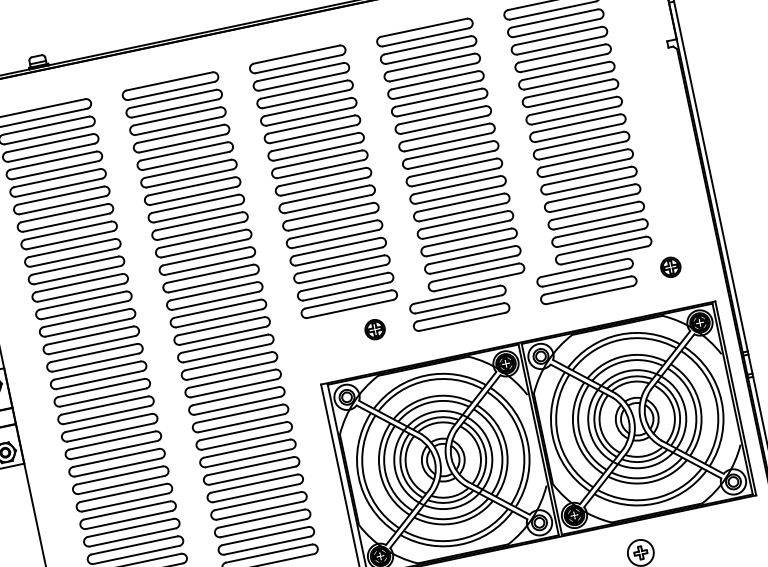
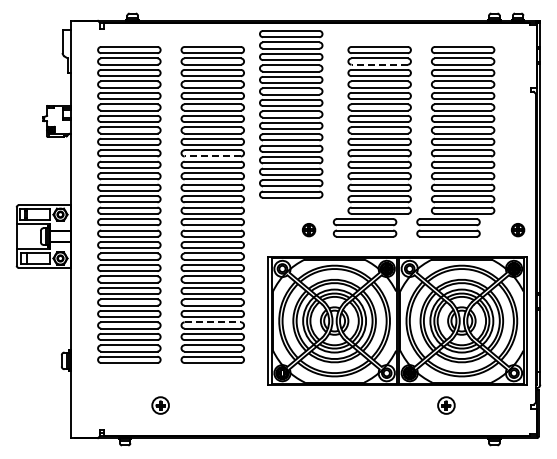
line: (429, 54) -> (379, 64), solid -> dashed
part: (323, 181) -> (291, 114), moved
line: (204, 248) -> (212, 156), solid -> dashed
part: (670, 268) -> (517, 230), moved
line: (259, 501) -> (213, 322), solid -> dashed

